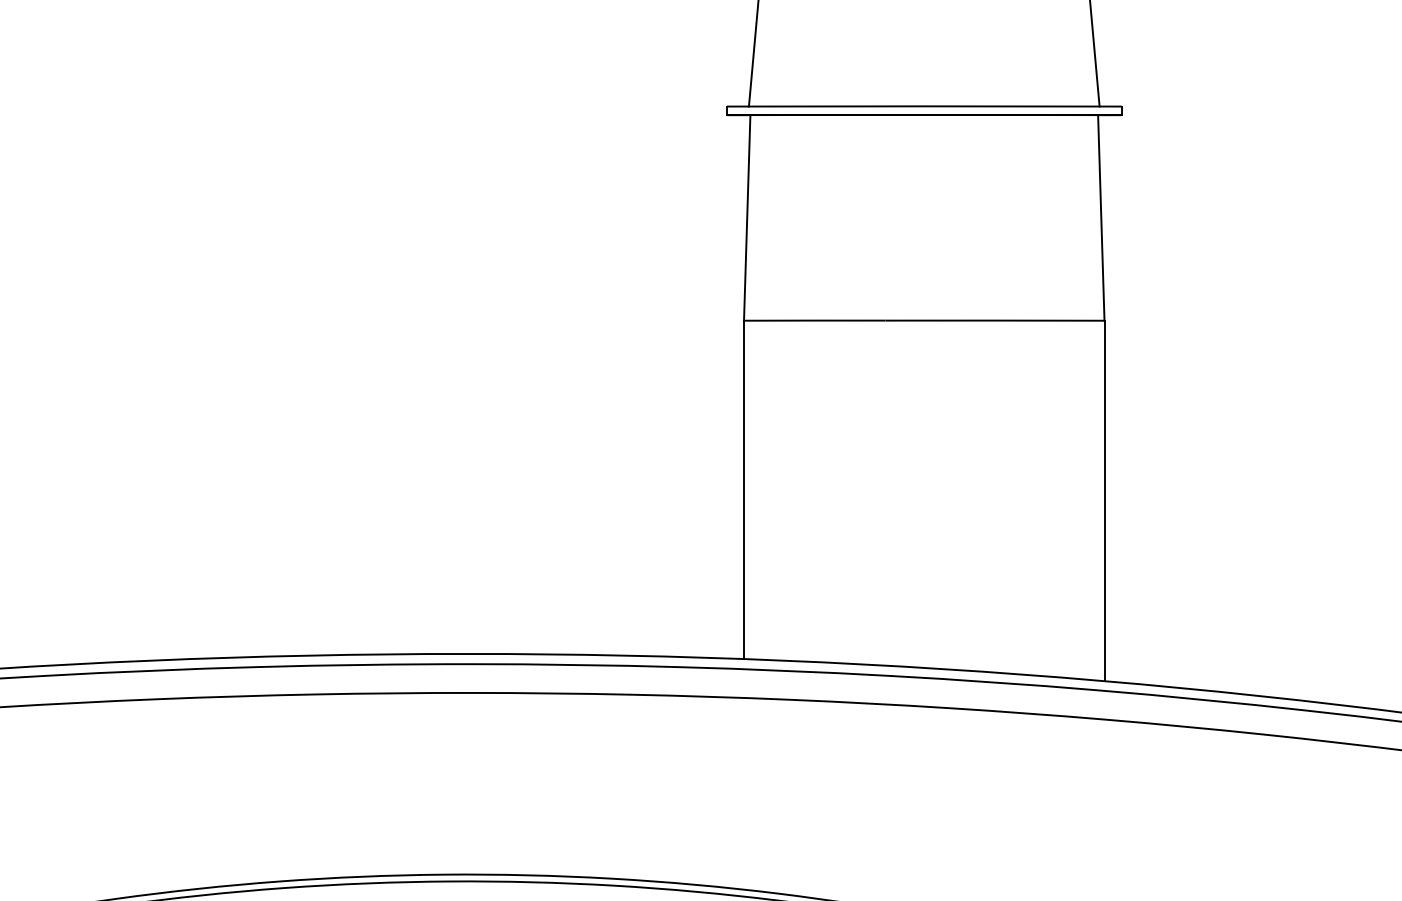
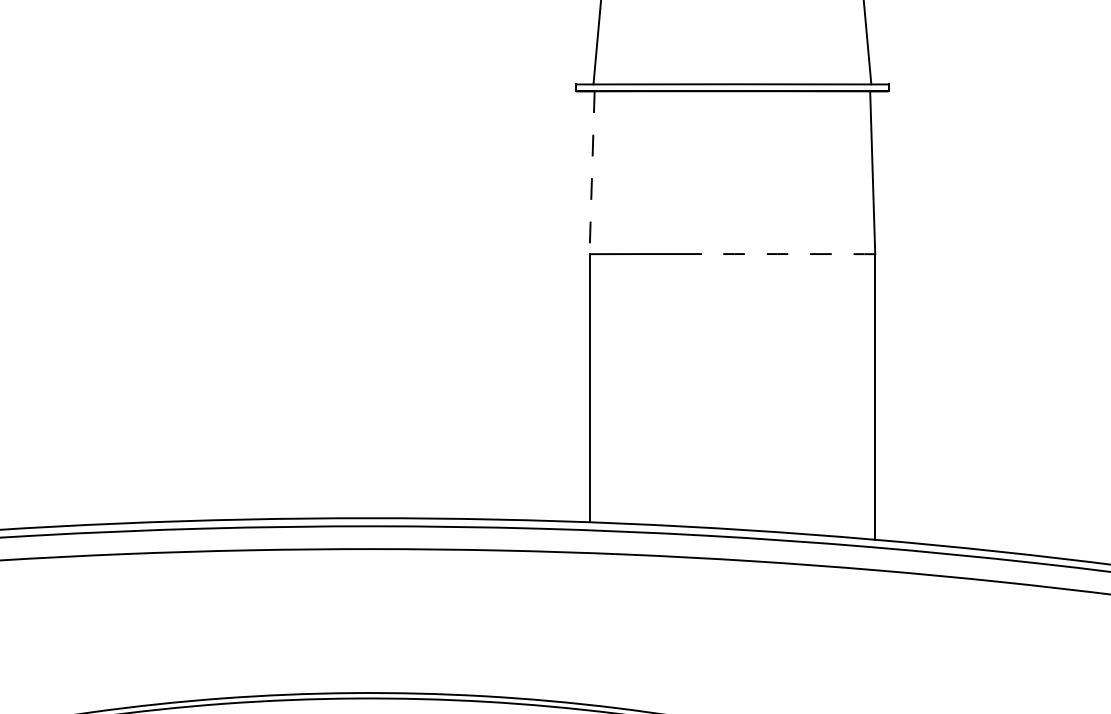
line: (747, 217) -> (592, 172), solid -> dashed
arc: (995, 320) -> (788, 253), solid -> dashed

